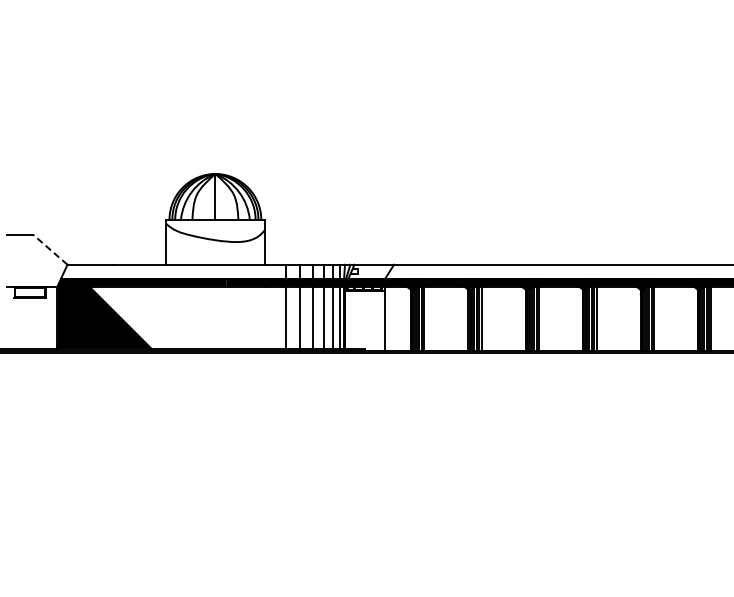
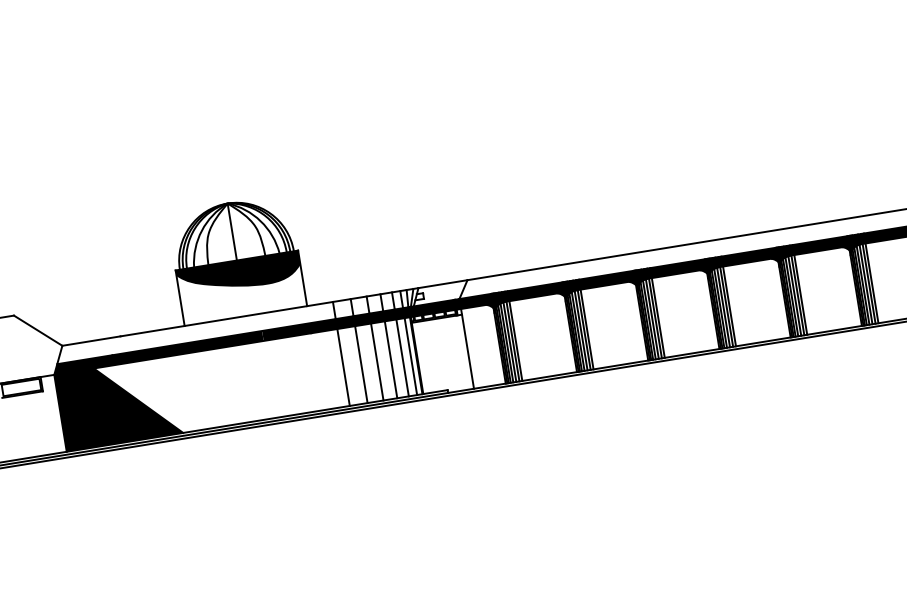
fill: (215, 230) -> (239, 273), added
line: (50, 249) -> (38, 330), dashed -> solid

